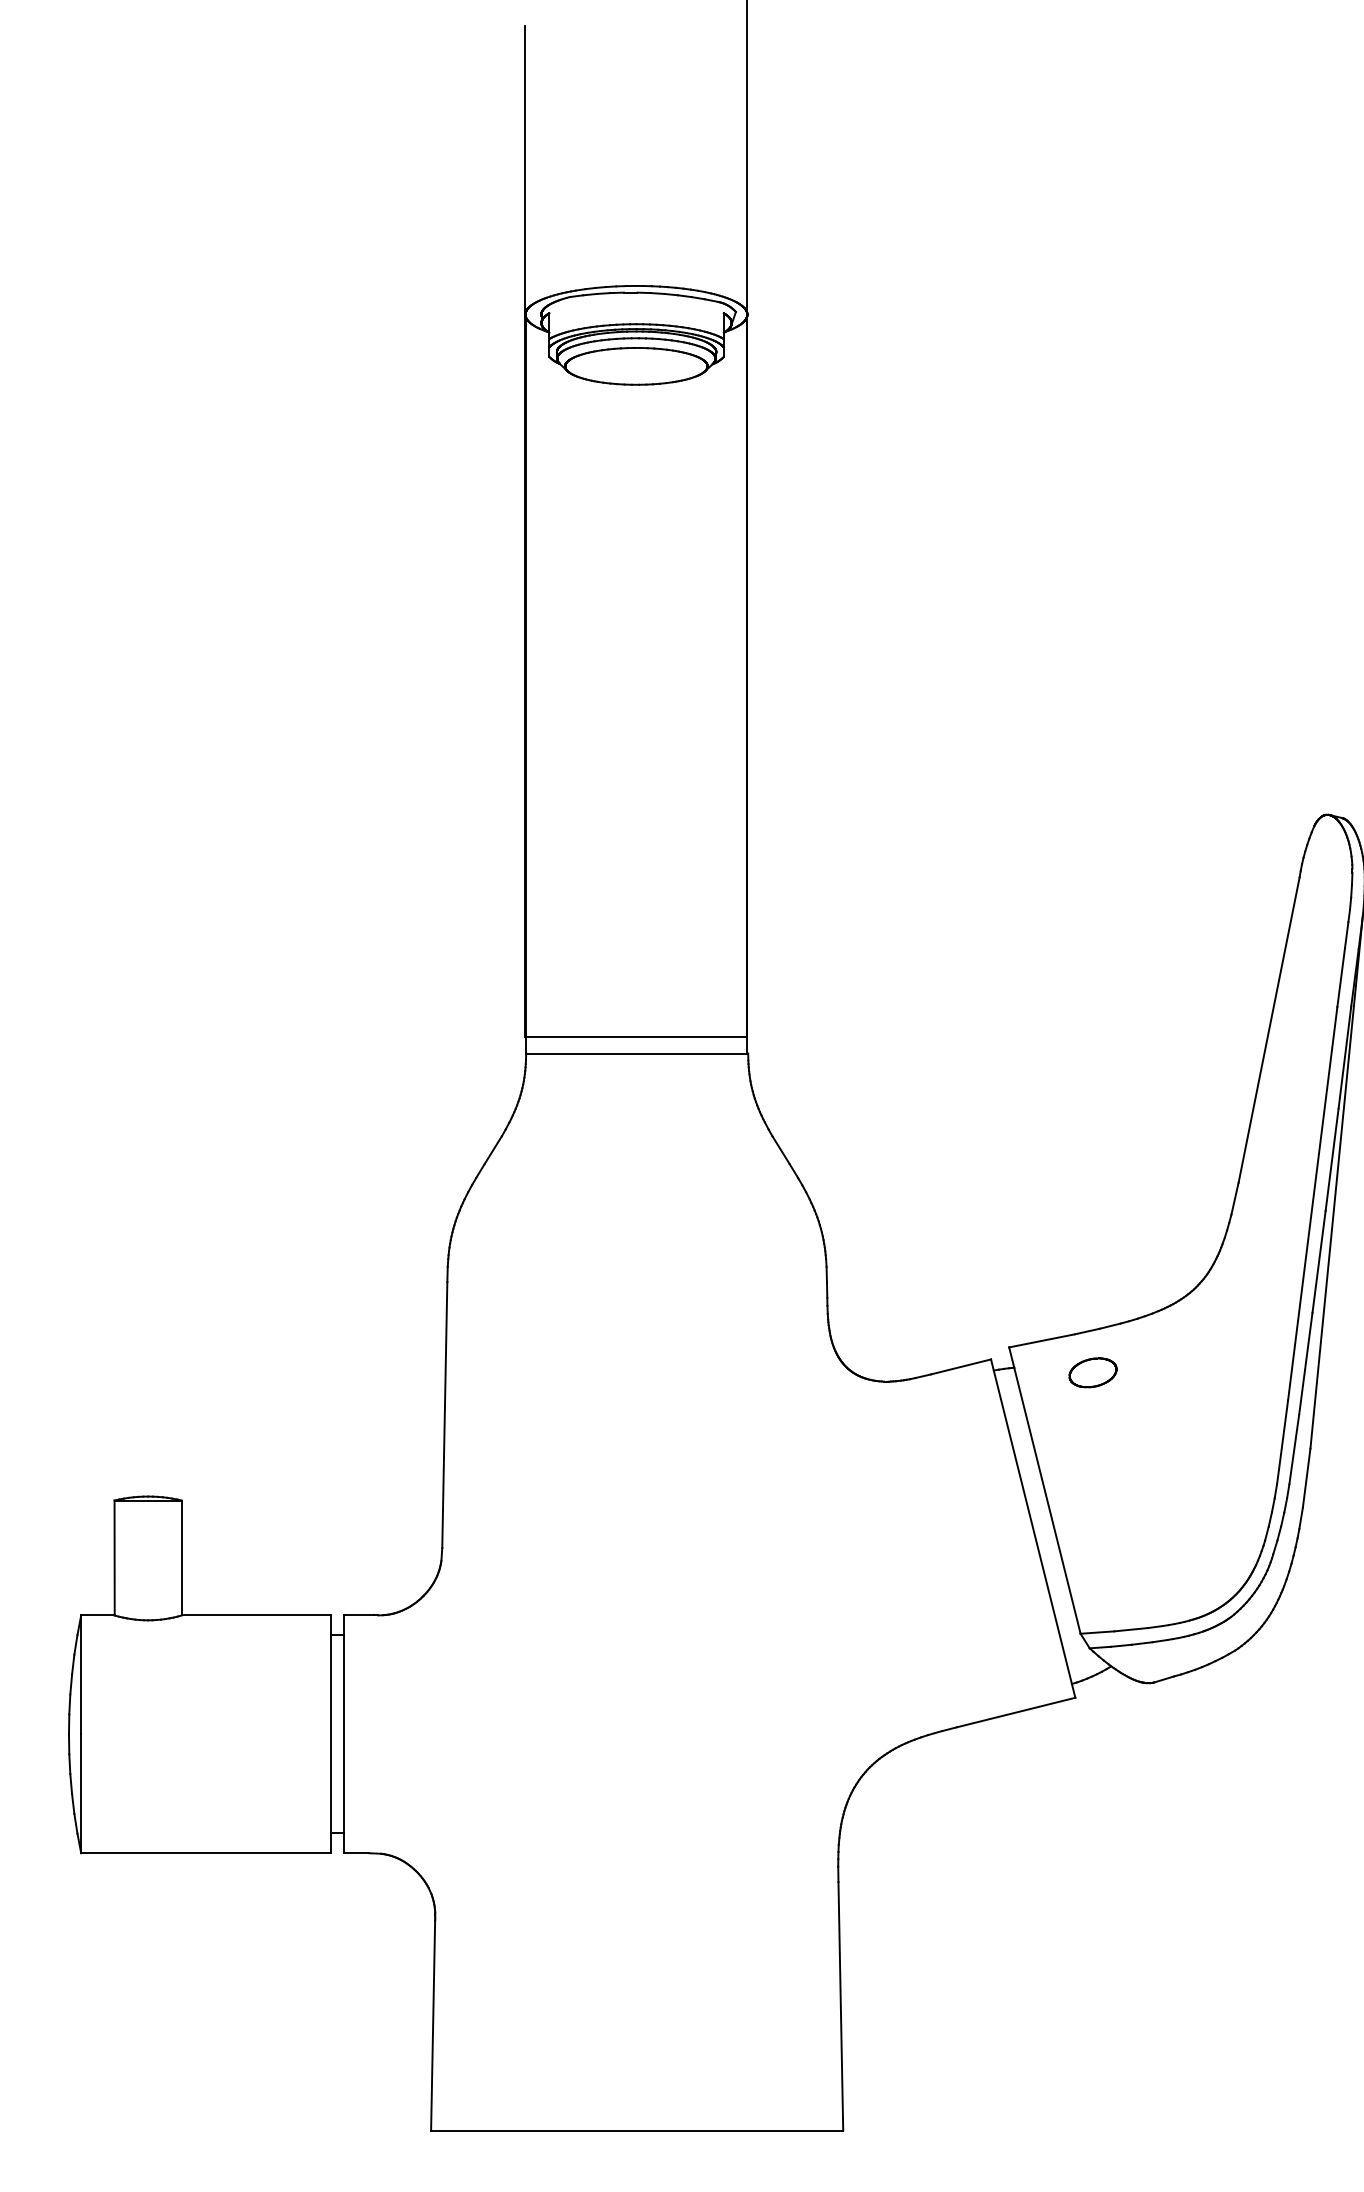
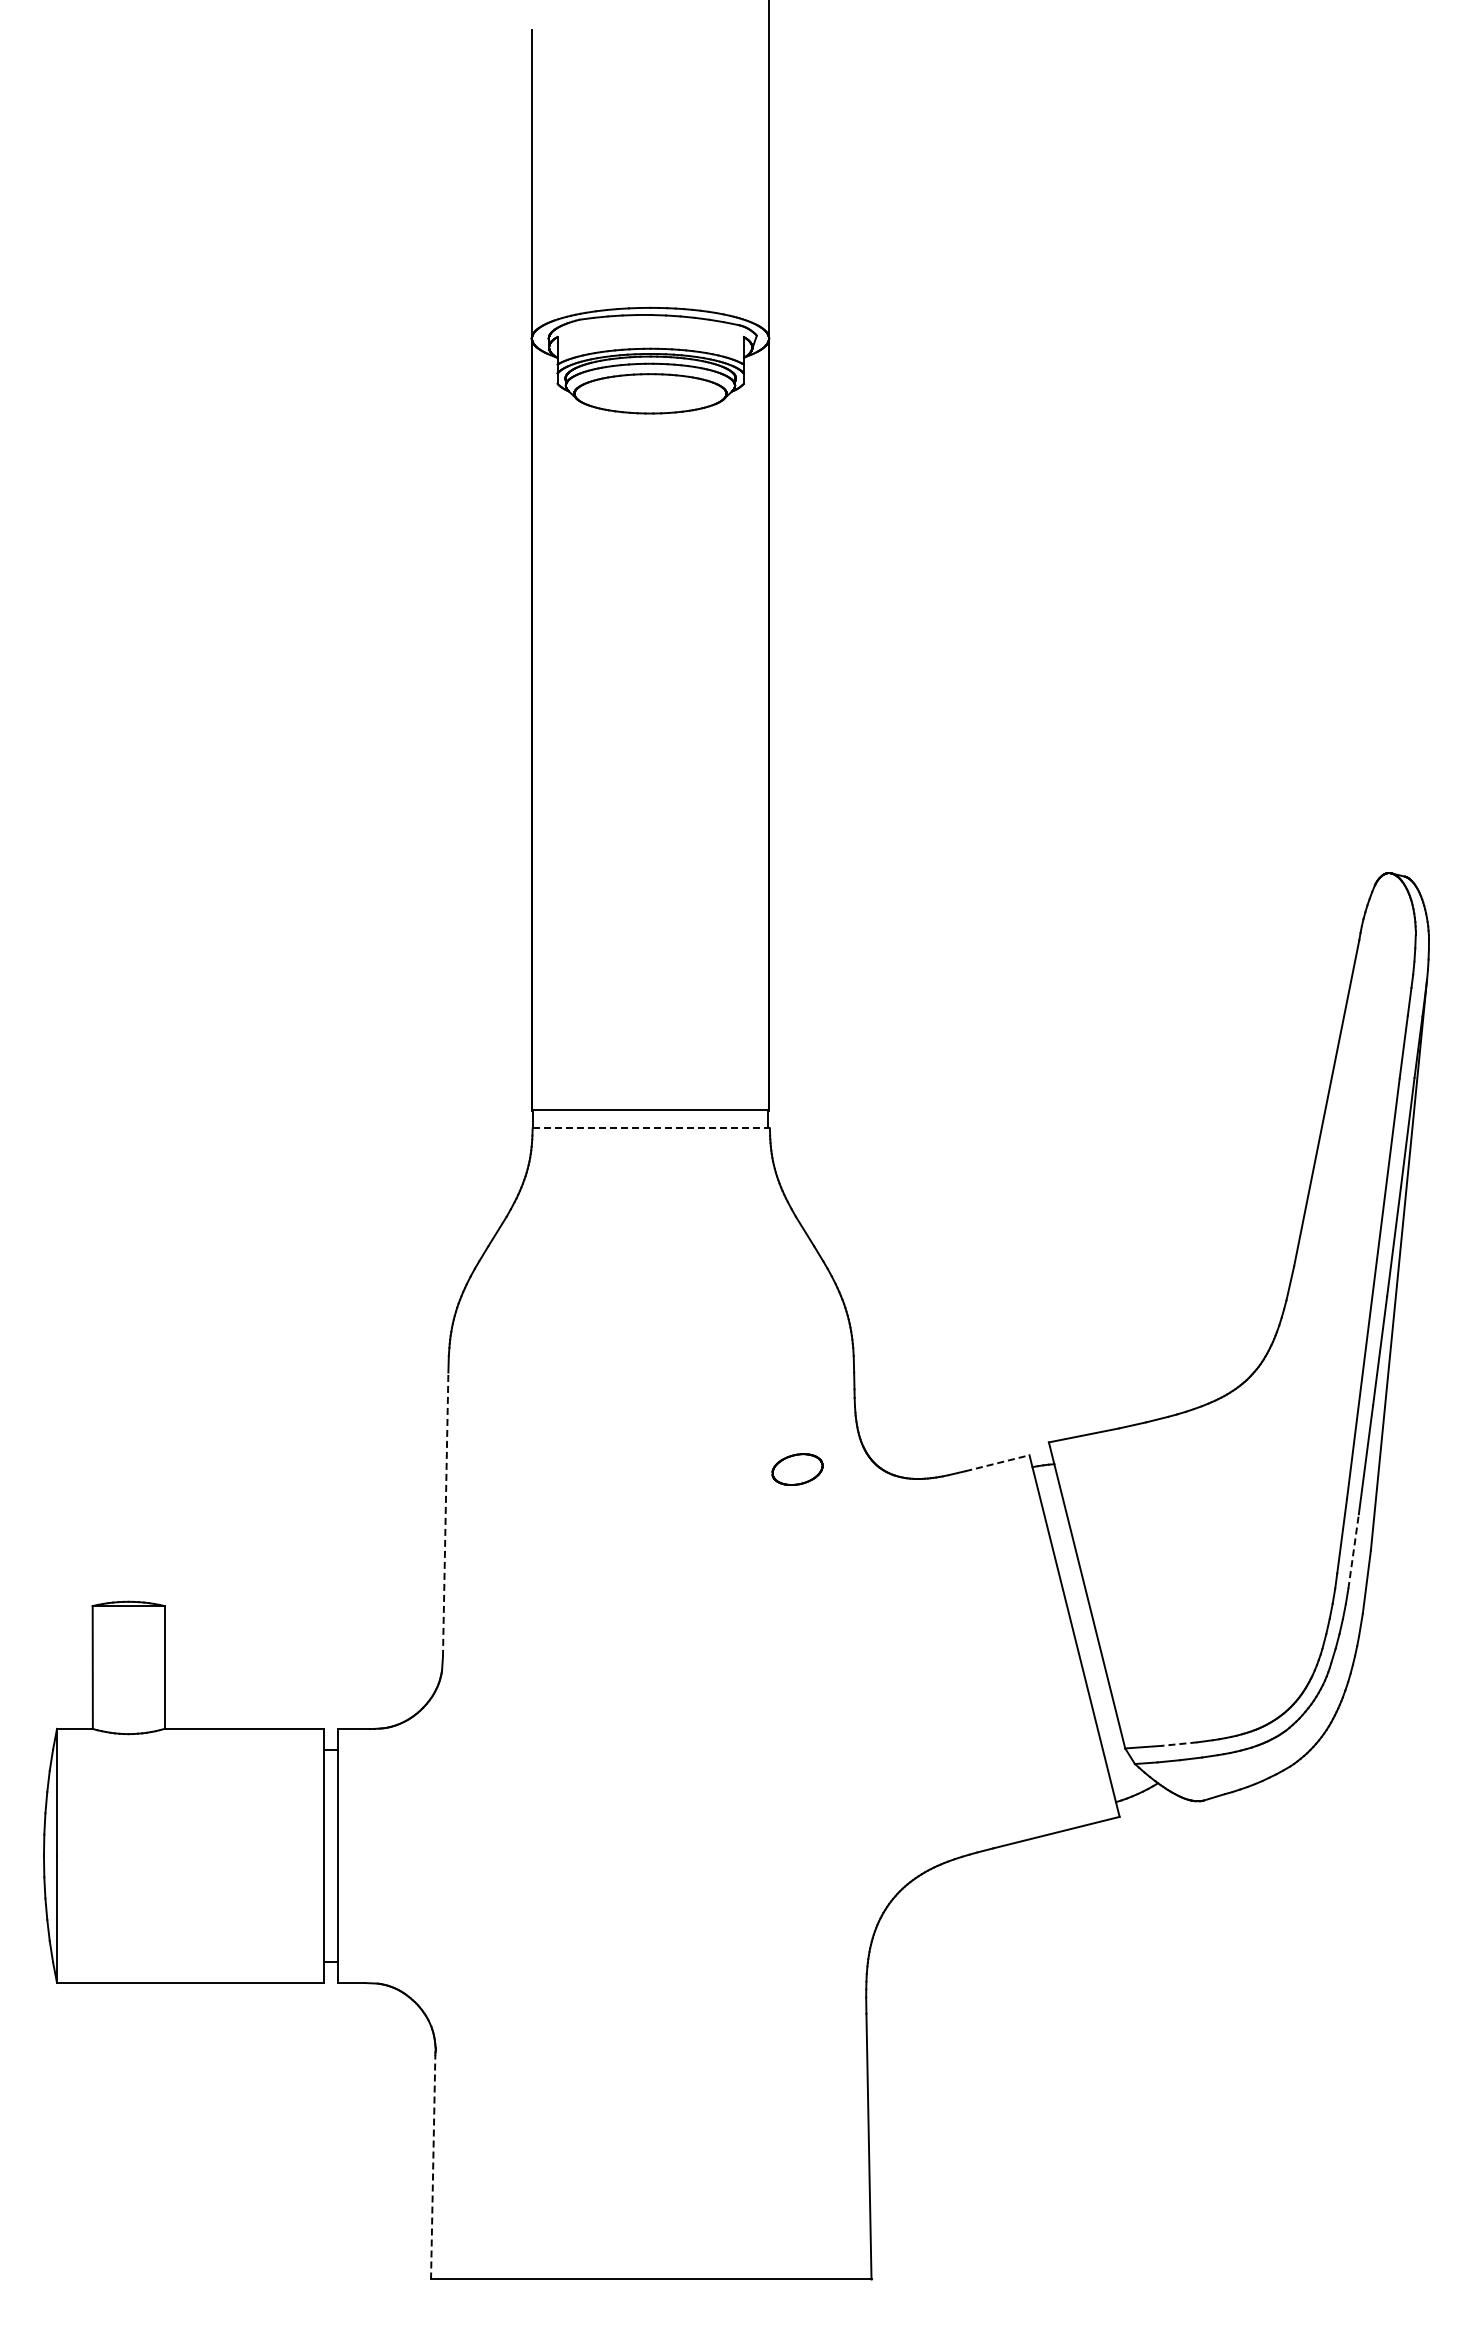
line: (637, 1053) -> (651, 1128), solid -> dashed
line: (961, 1367) -> (997, 1463), solid -> dashed
part: (1093, 1372) -> (797, 1469), moved
line: (444, 1414) -> (445, 1514), solid -> dashed
line: (1294, 1449) -> (1353, 1551), solid -> dashed
line: (1130, 1630) -> (1178, 1744), solid -> dashed
line: (433, 2024) -> (433, 2166), solid -> dashed

